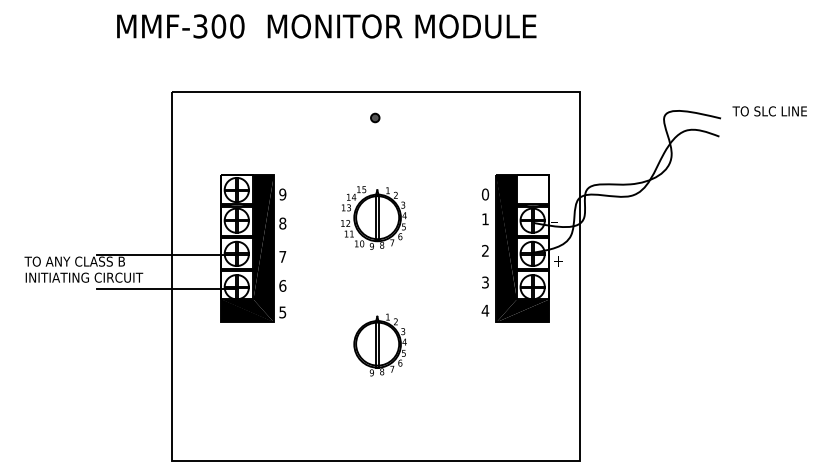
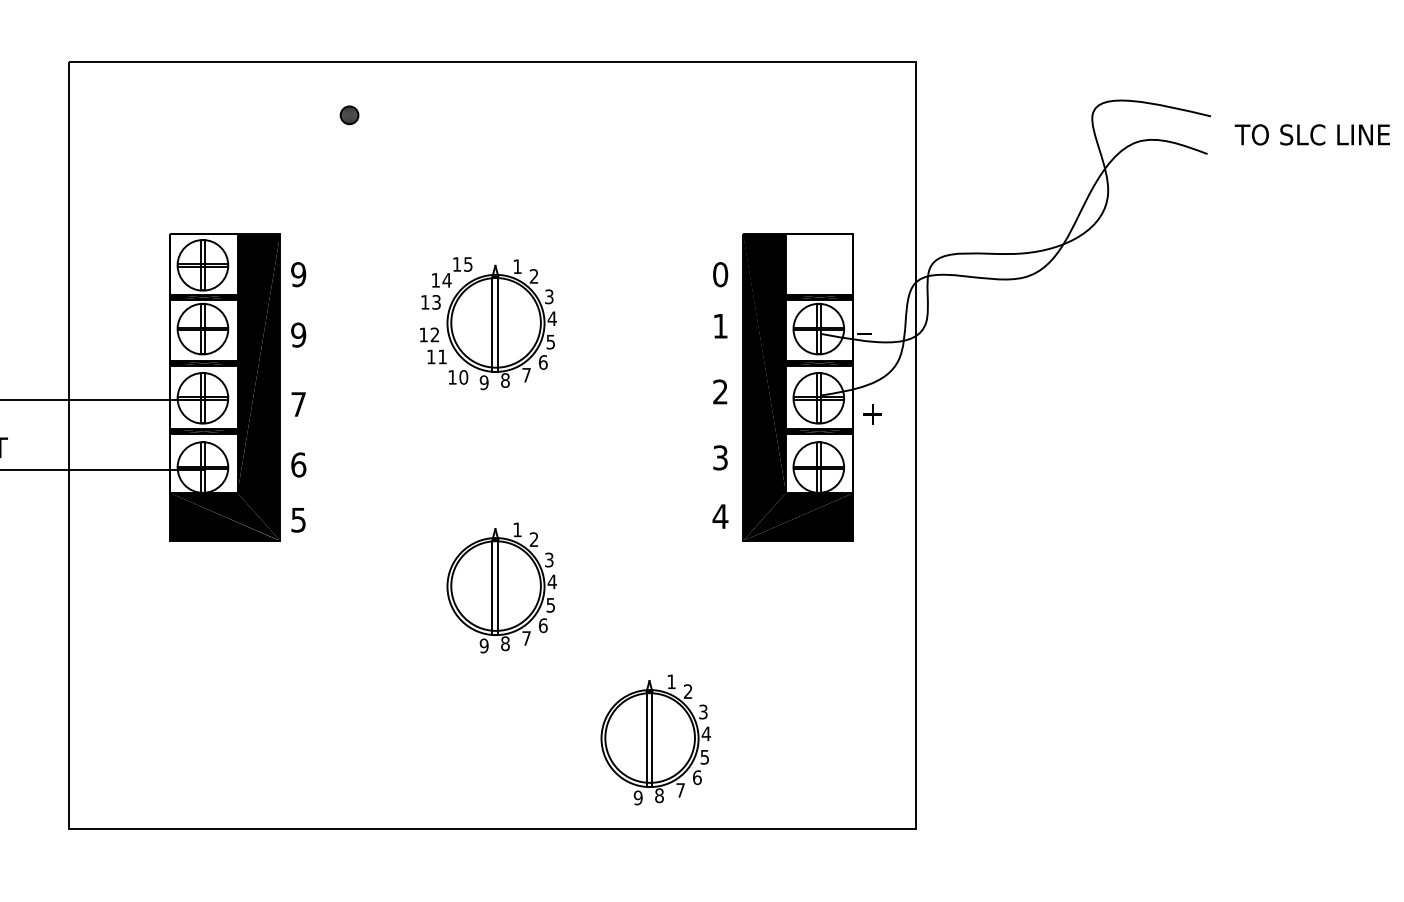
text: (769, 111) -> (1311, 135), moved
part: (375, 117) -> (350, 114), moved
text: (282, 223) -> (298, 334), 8 -> 9
part: (453, 417) -> (653, 738), added

